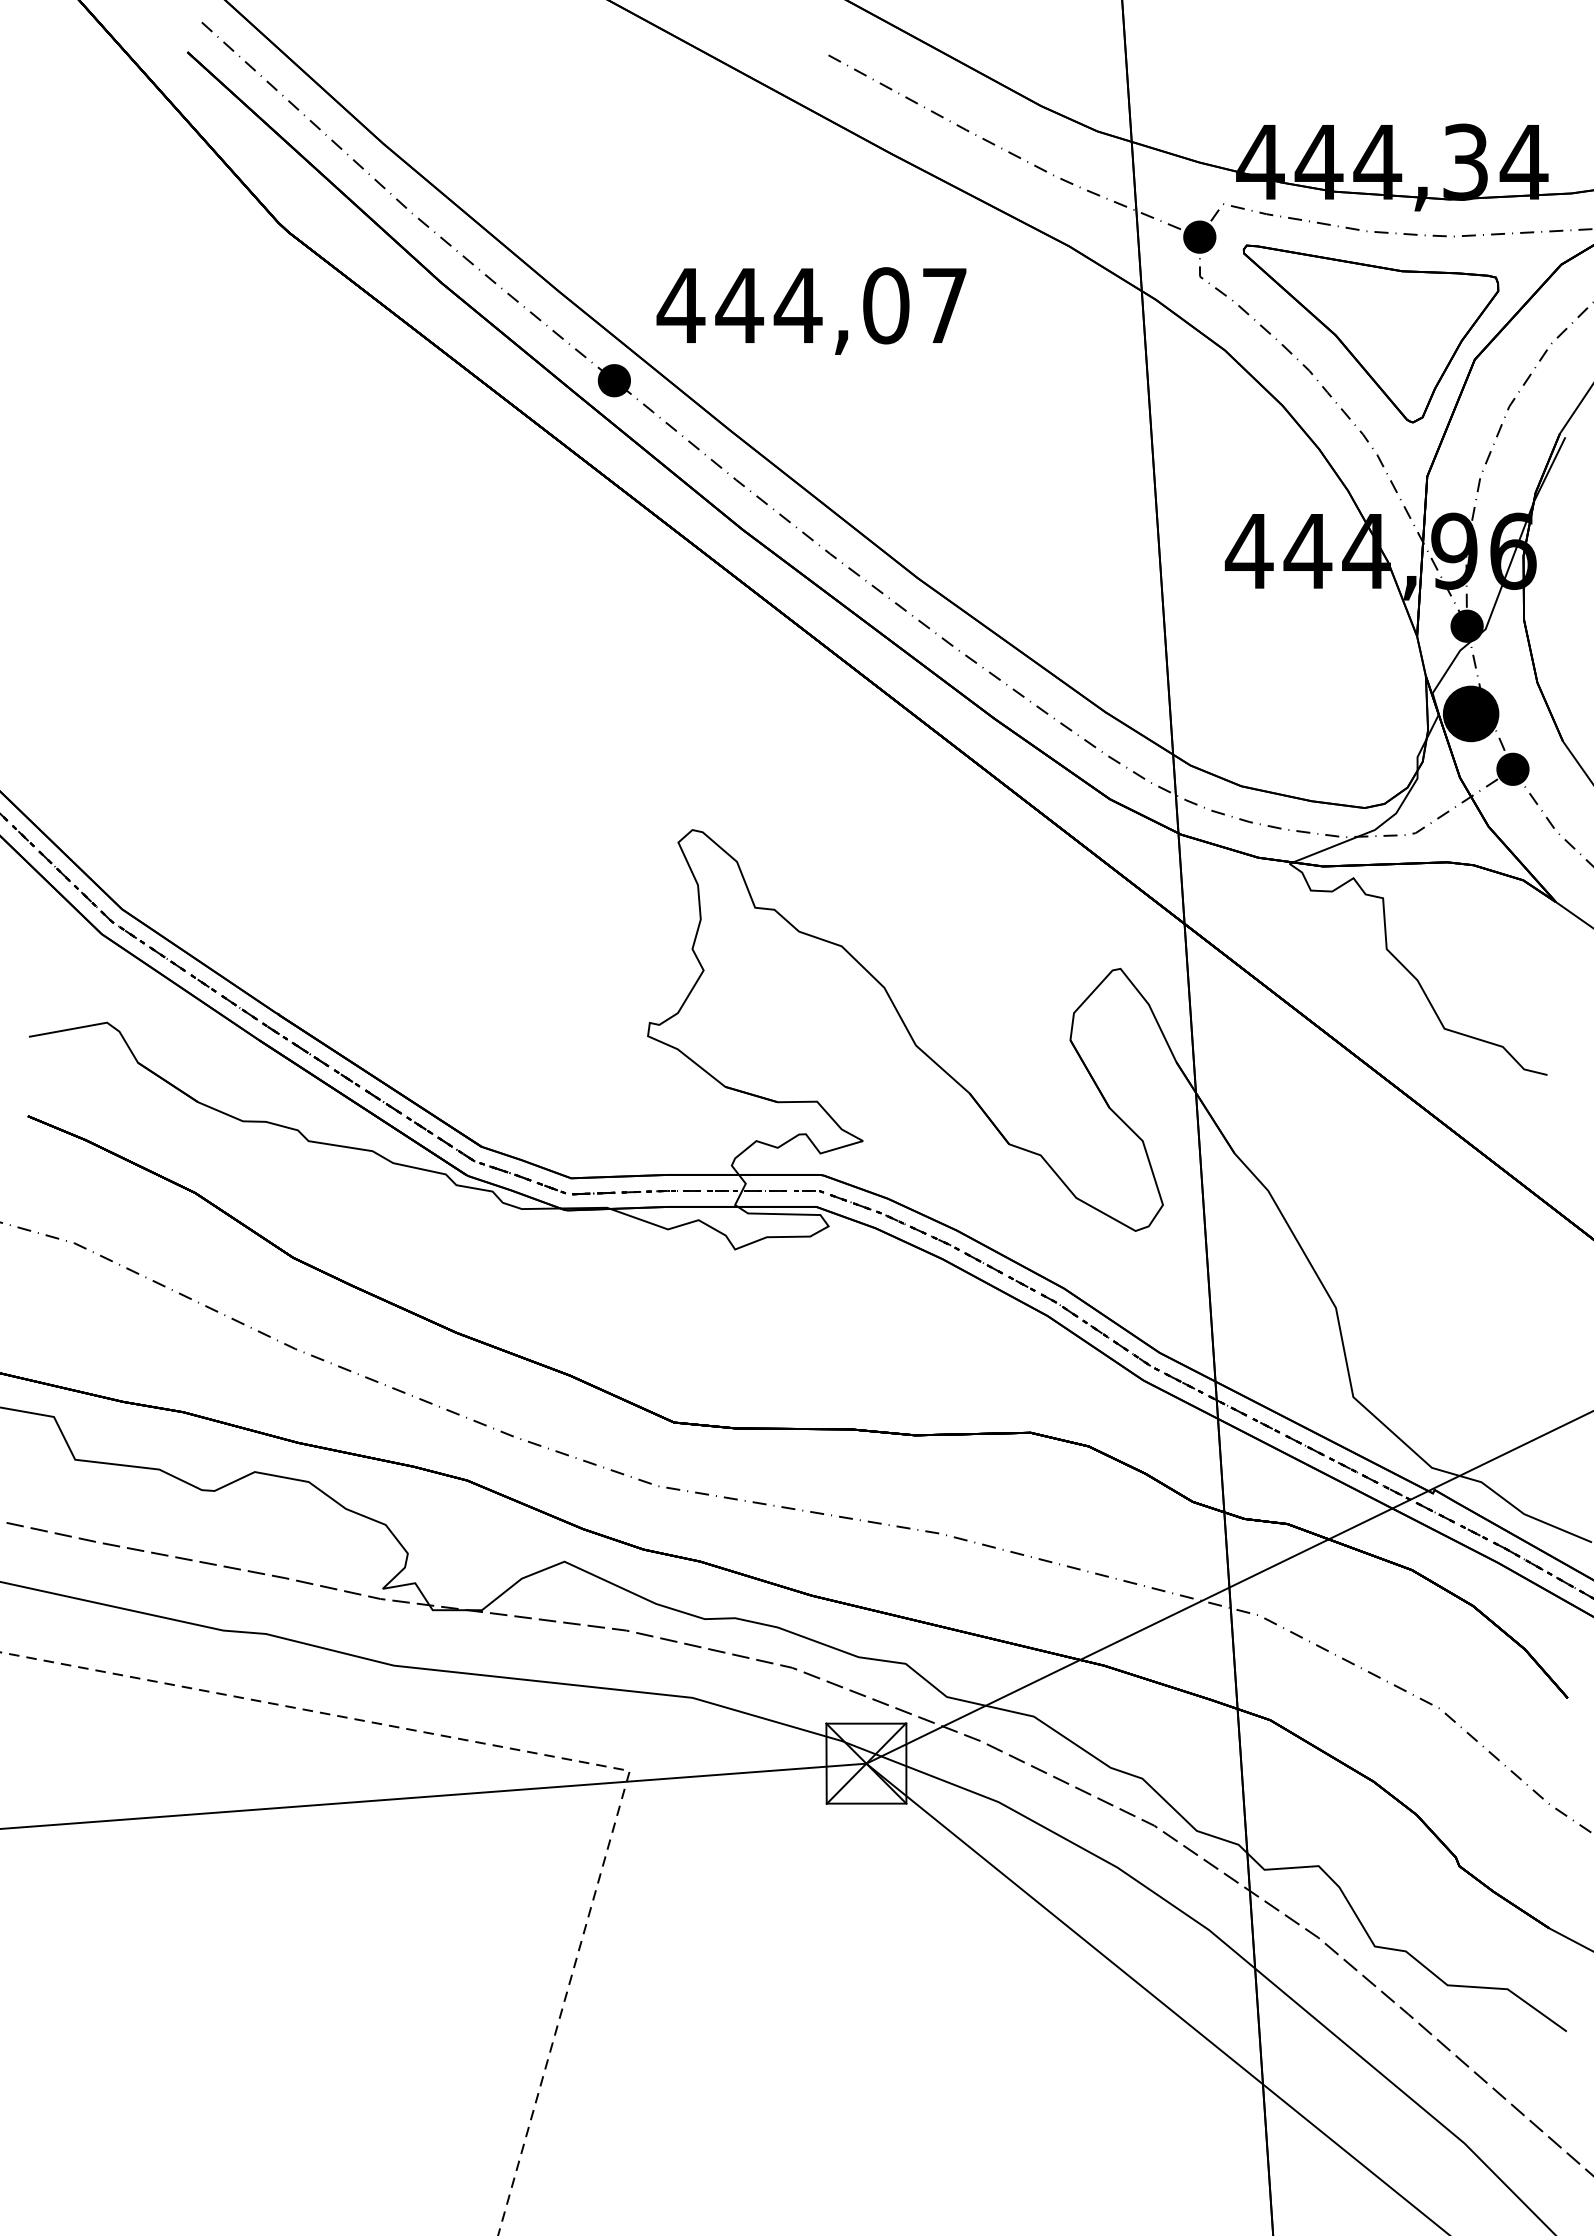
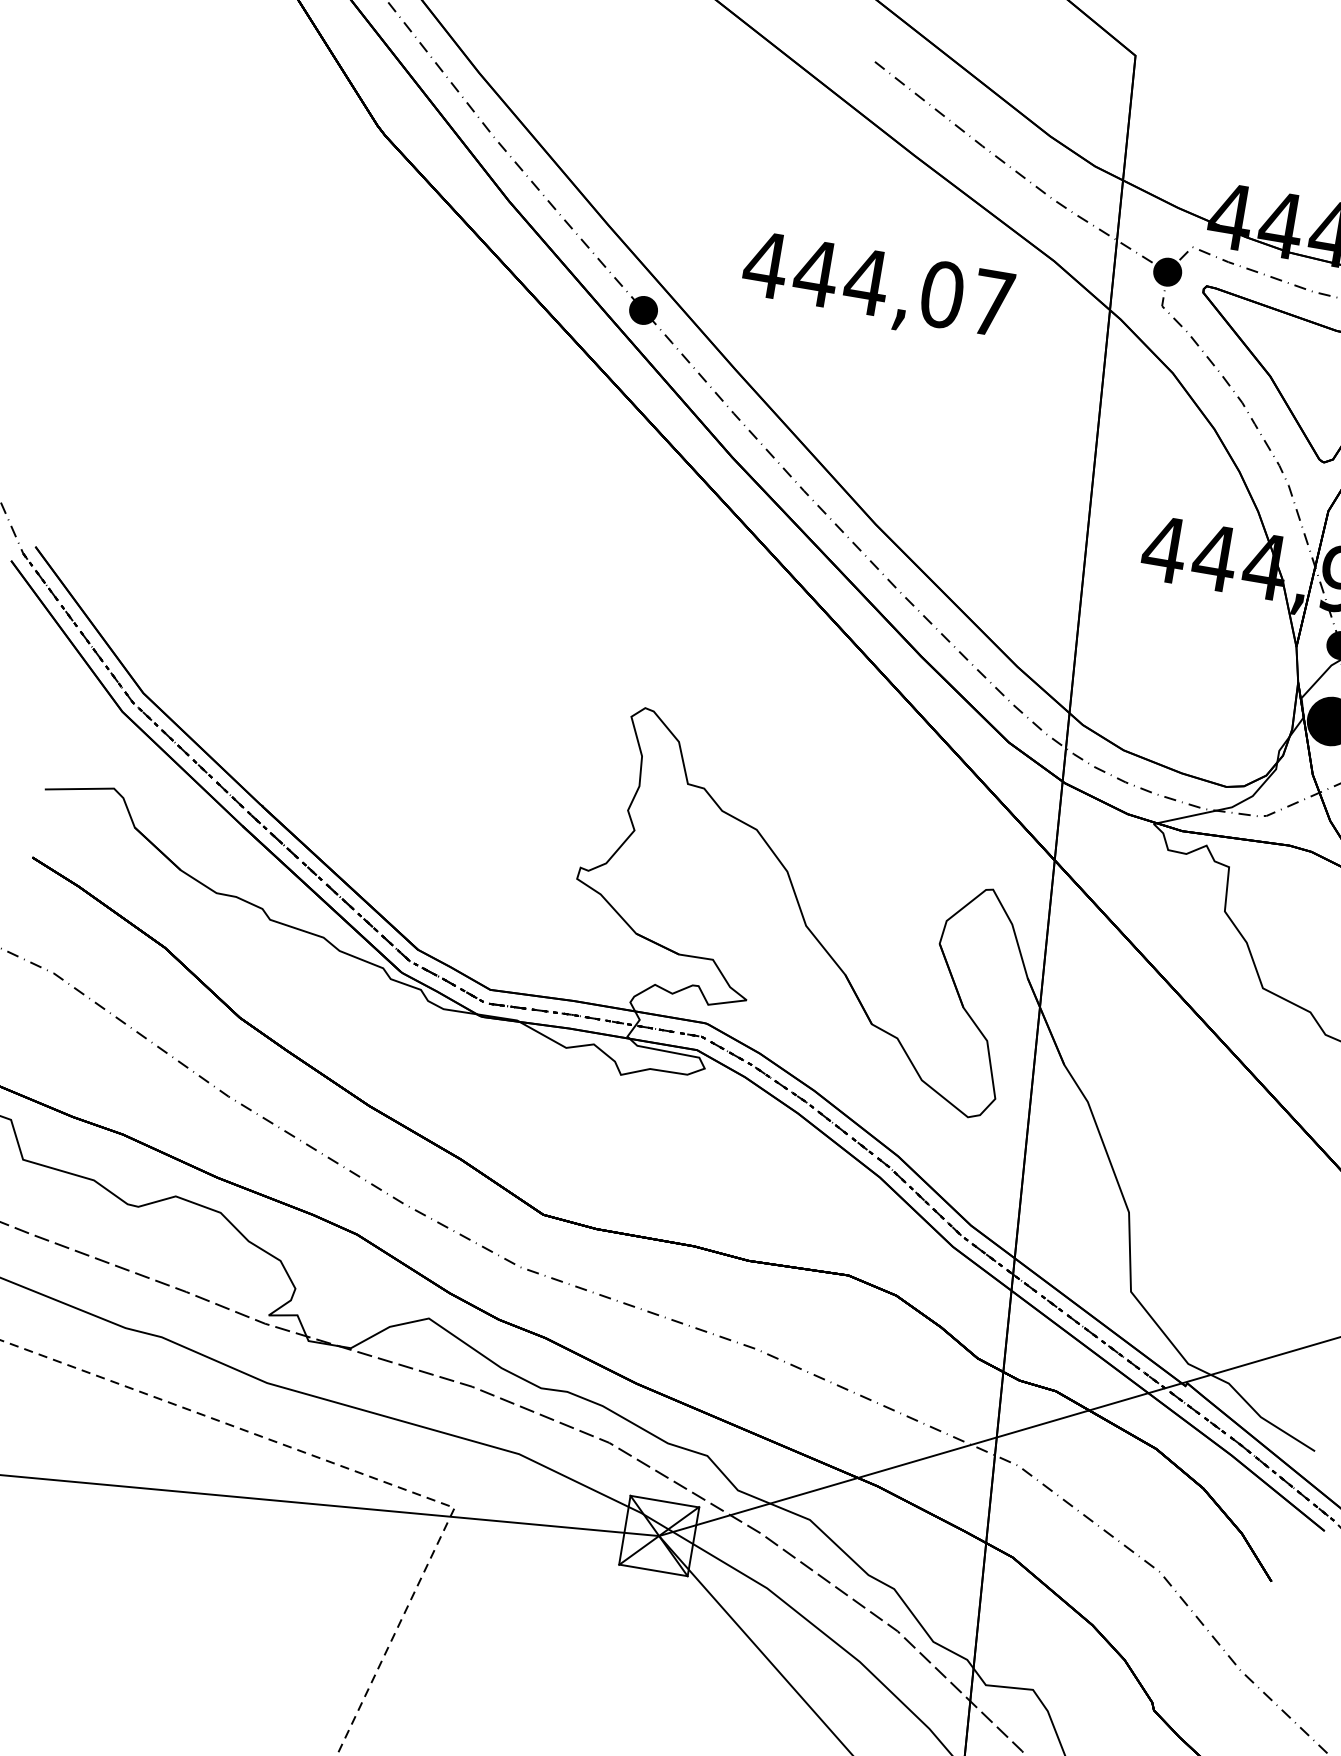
text: (811, 310) -> (877, 287), moved

